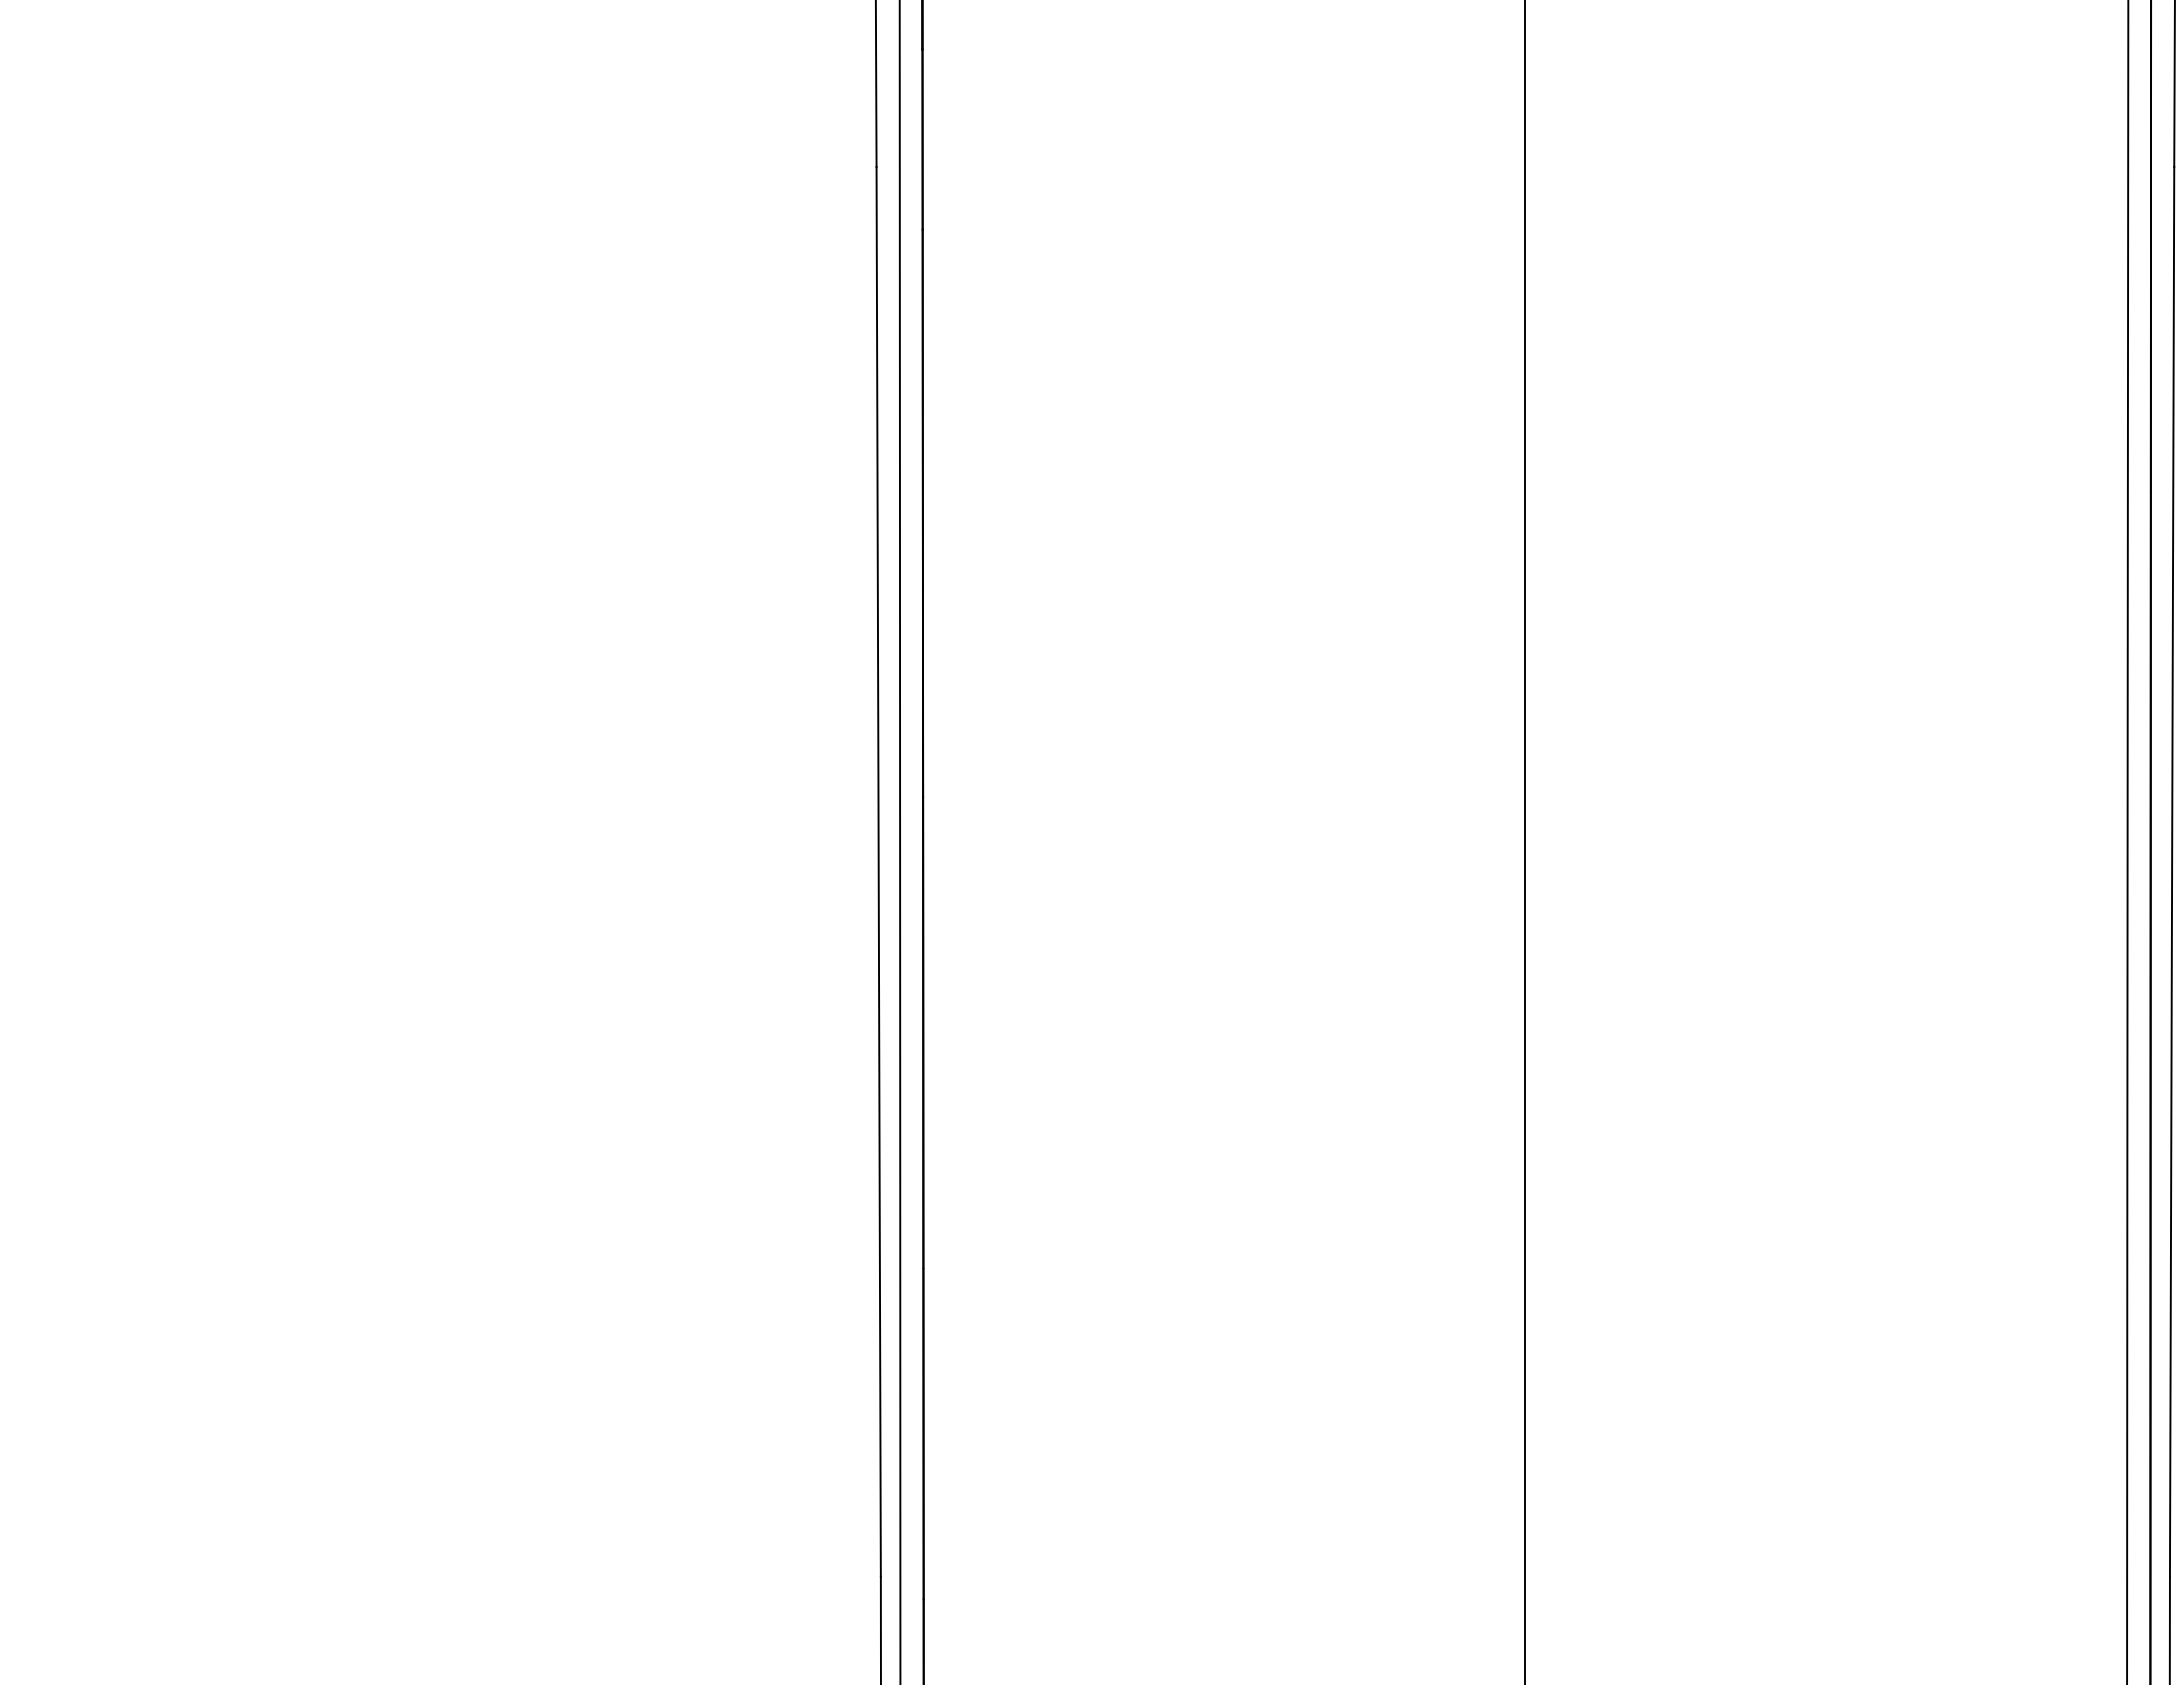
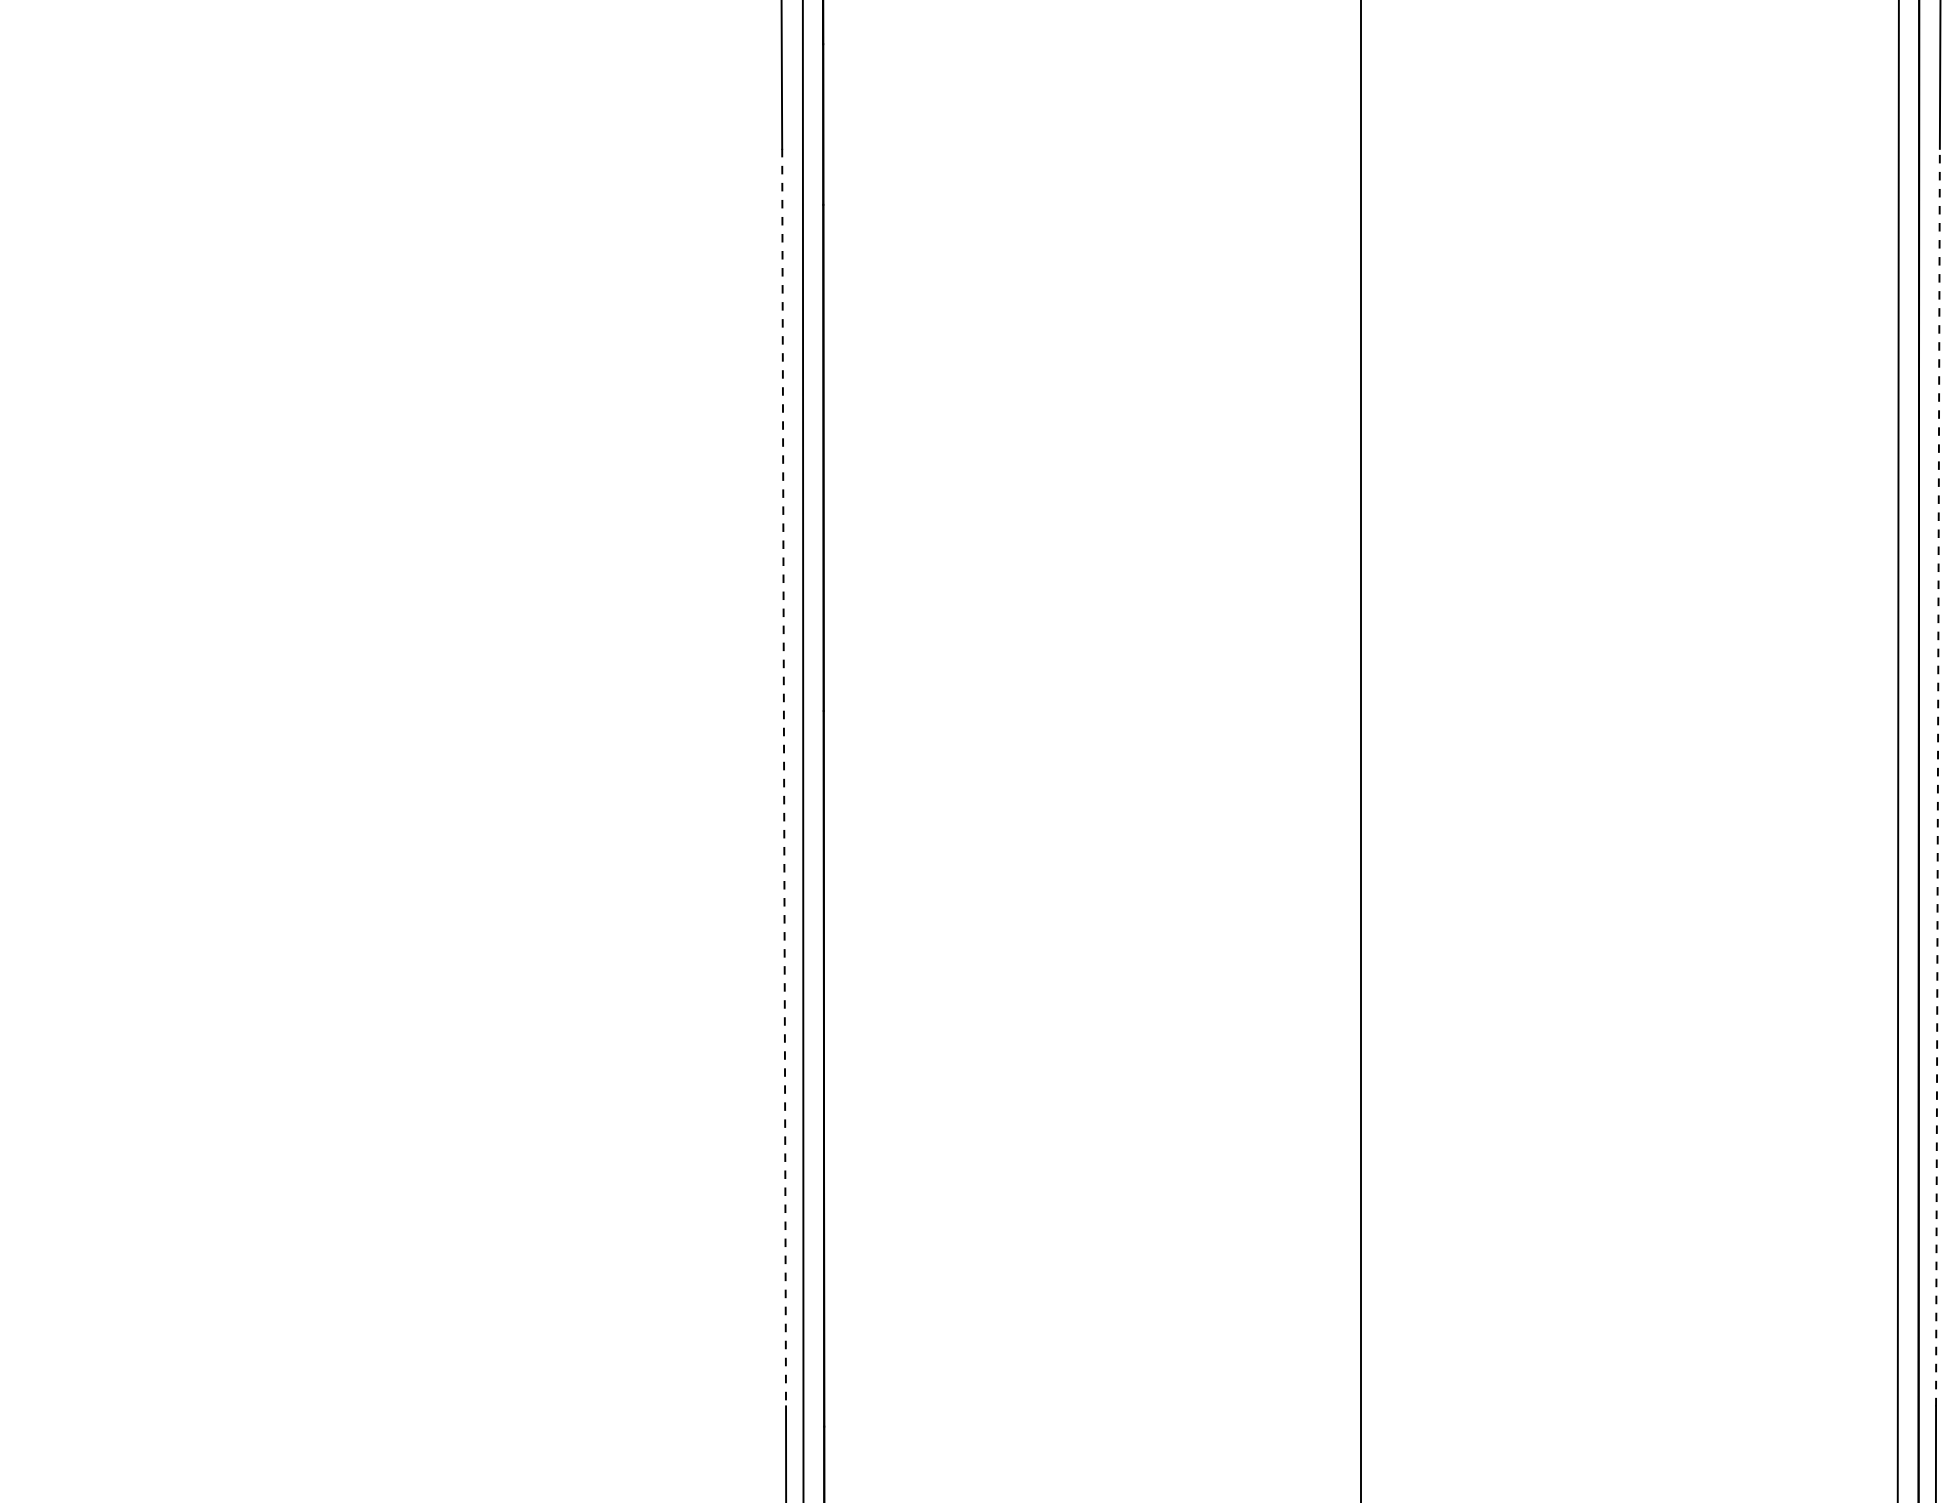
line: (878, 871) -> (783, 777), solid -> dashed
line: (2172, 871) -> (1938, 777), solid -> dashed

